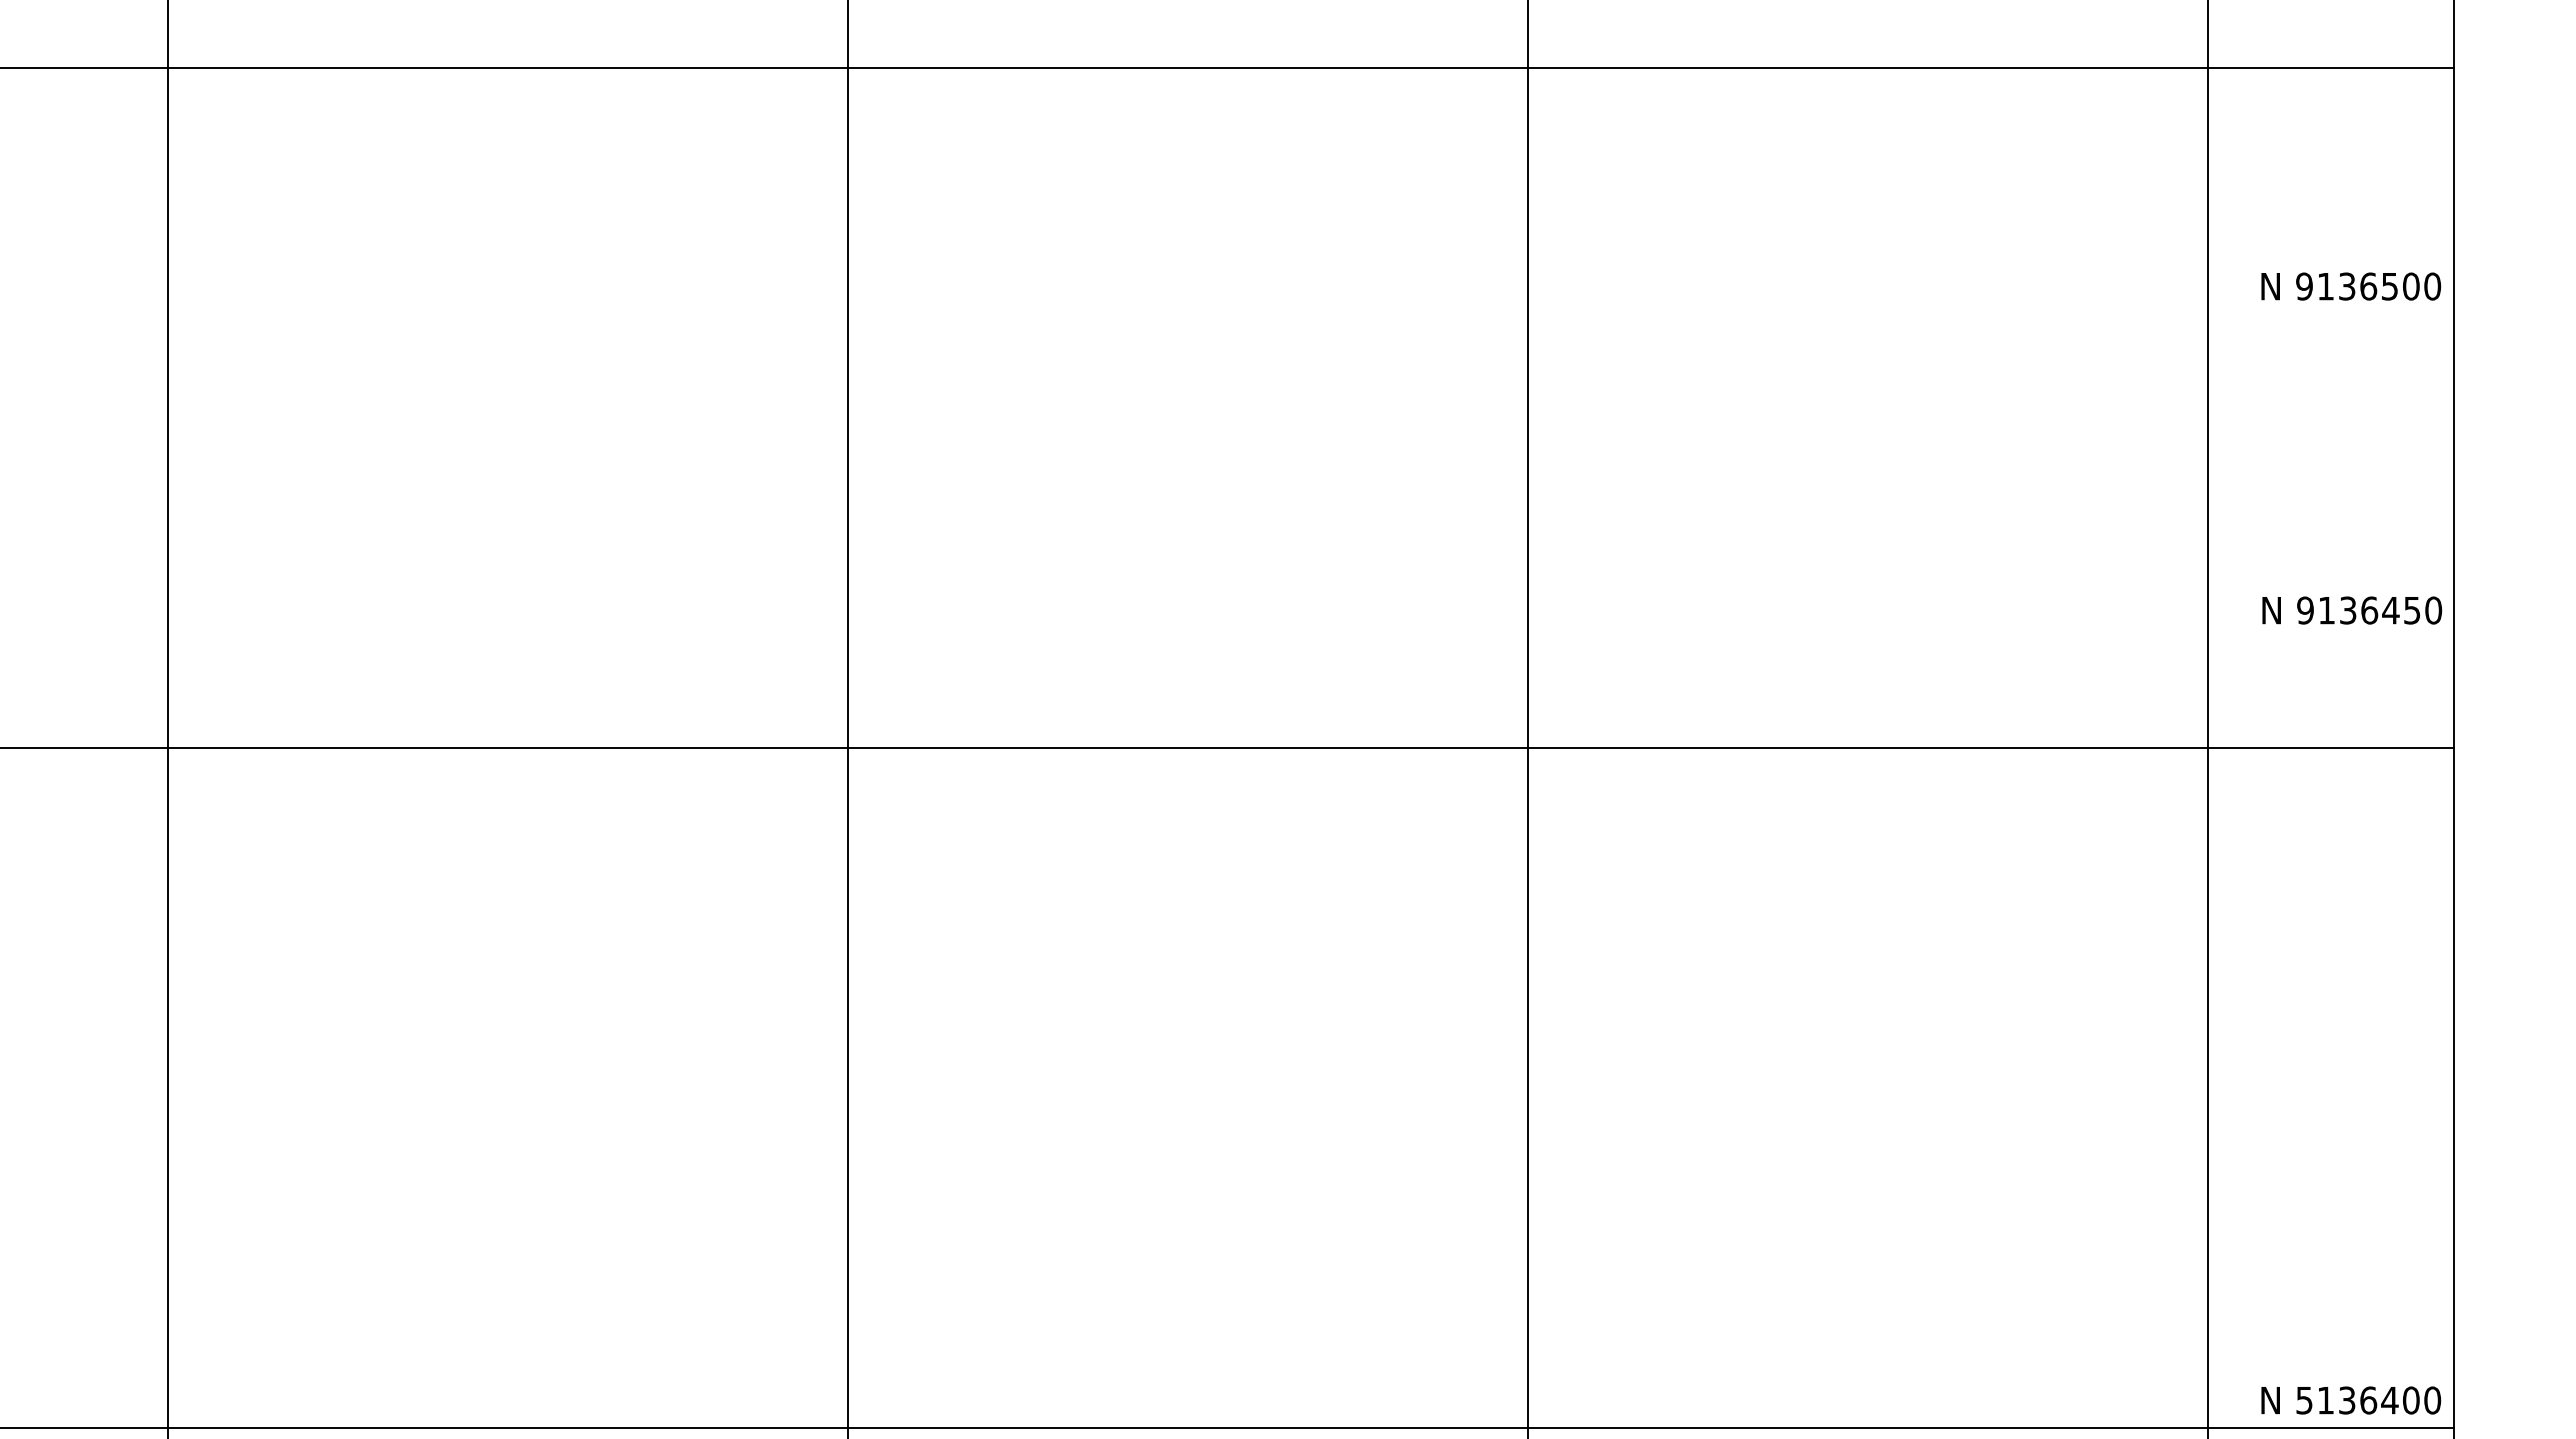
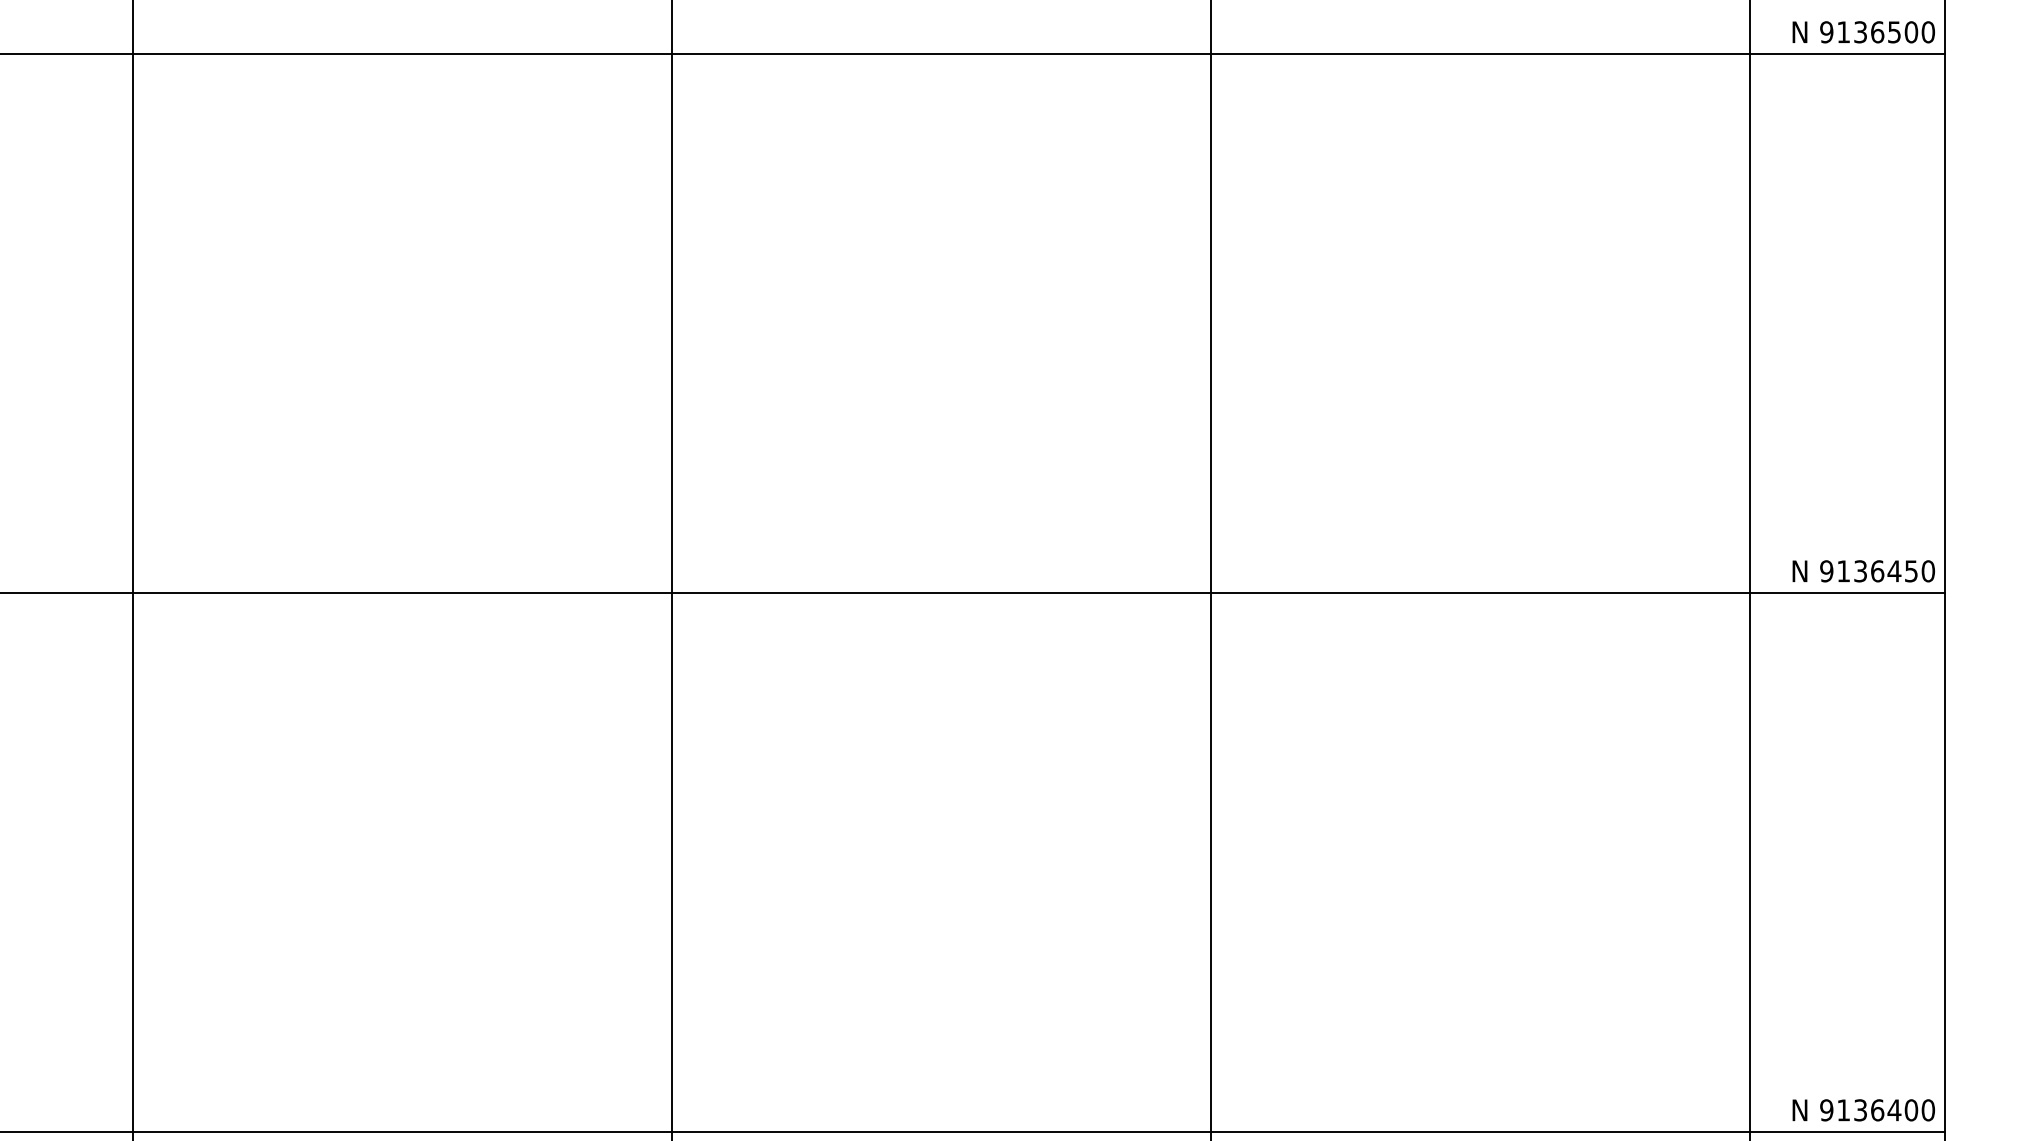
text: (2351, 286) -> (1864, 32), moved
text: (2352, 610) -> (1864, 571), moved
text: (2304, 1400) -> (1826, 1110), 5136400 -> 9136400

